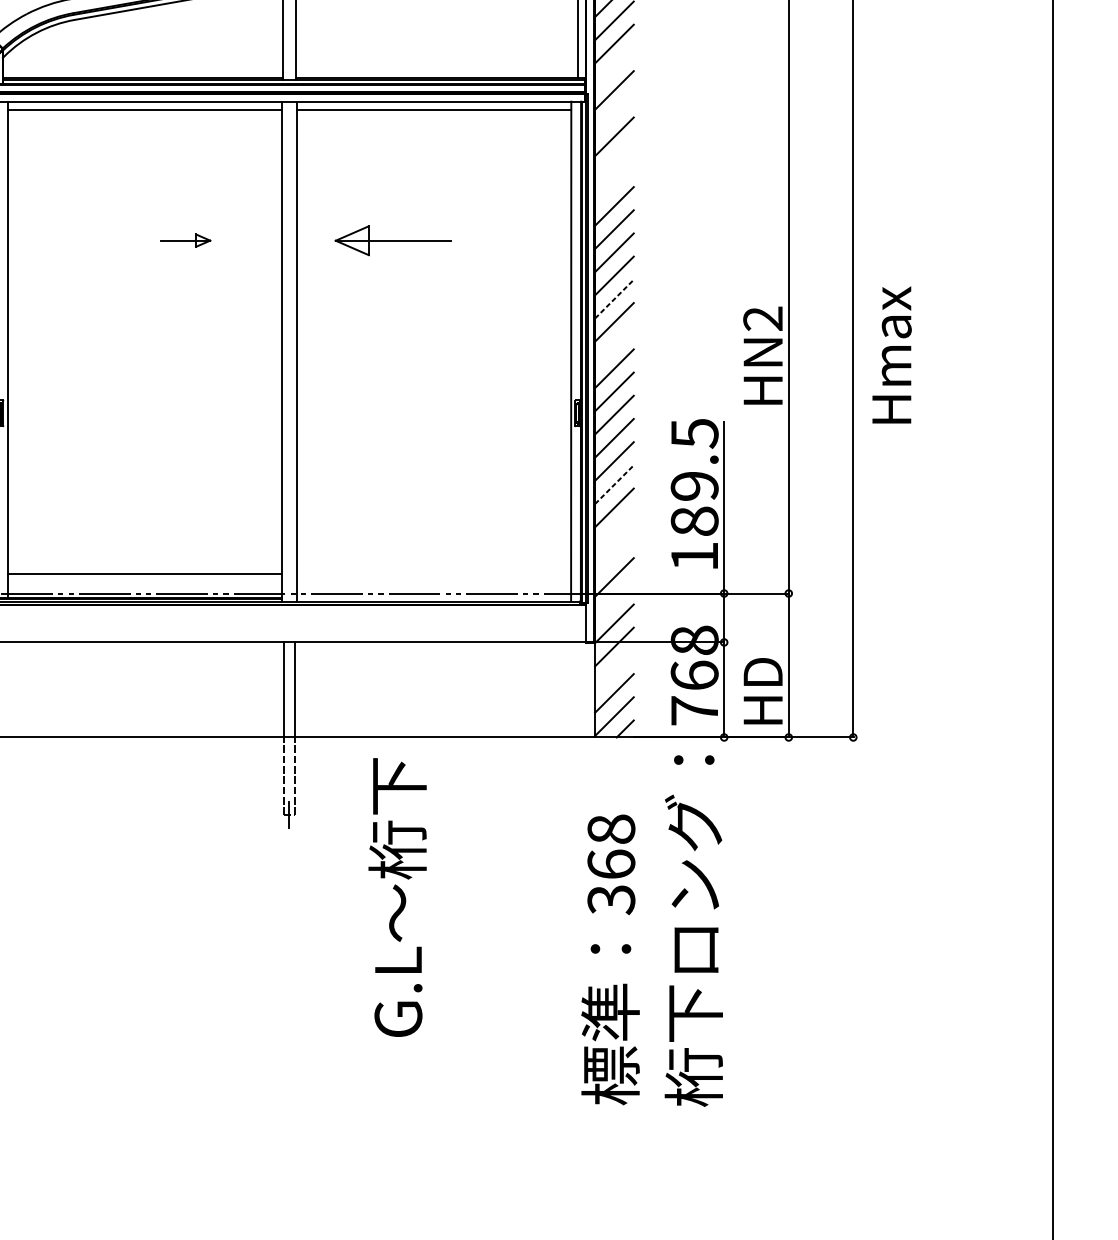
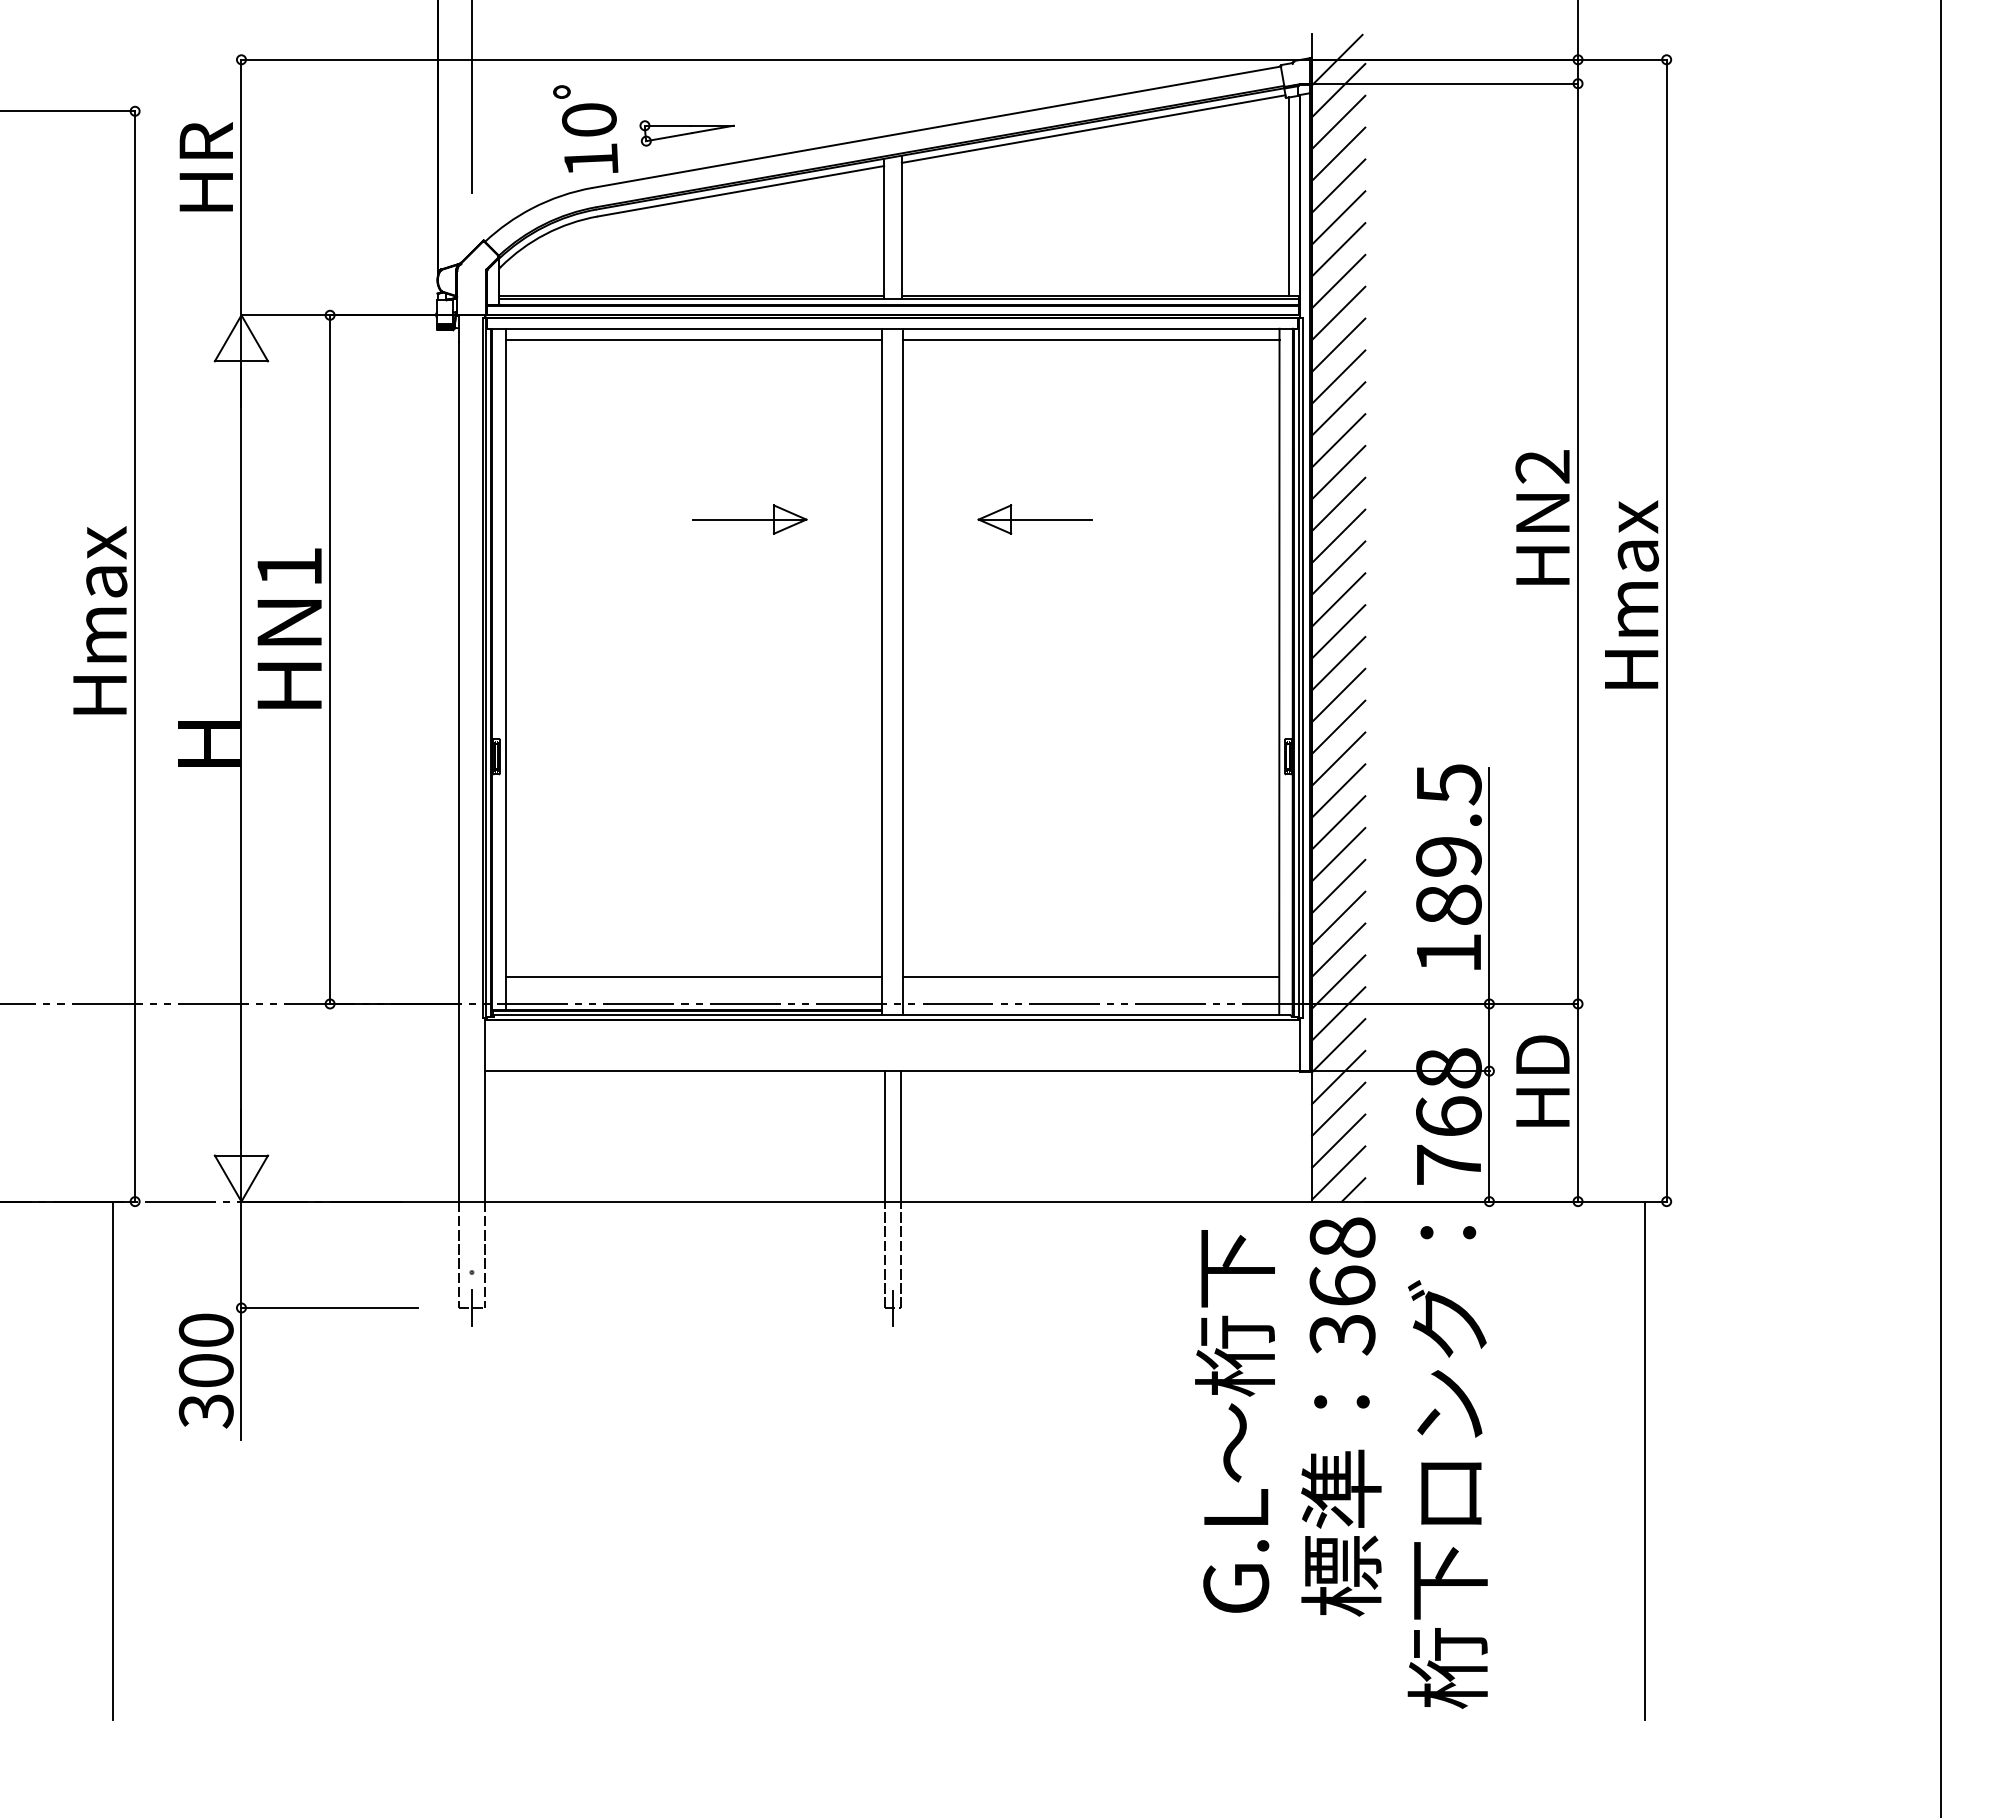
line: (614, 67) -> (1338, 281), added
line: (614, 113) -> (1338, 344), added
line: (614, 159) -> (1338, 408), added
line: (614, 183) -> (1338, 440), added
part: (185, 240) -> (749, 519), size x1.67
part: (392, 240) -> (1034, 519), size x0.71
line: (614, 298) -> (1338, 599), dashed -> solid
line: (614, 345) -> (1338, 663), added
text: (891, 354) -> (1631, 594), moved
text: (762, 355) -> (1542, 517), moved
line: (614, 484) -> (1338, 854), dashed -> solid
line: (614, 530) -> (1338, 917), added
line: (614, 553) -> (1338, 949), added
line: (434, 574) -> (1091, 977), added
line: (614, 600) -> (1338, 1013), added
line: (614, 669) -> (1338, 1108), added
text: (762, 690) -> (1542, 1080), moved
text: (397, 897) -> (1234, 1421), moved
line: (837, 926) -> (1644, 1460), added
text: (610, 959) -> (1341, 1416), moved

